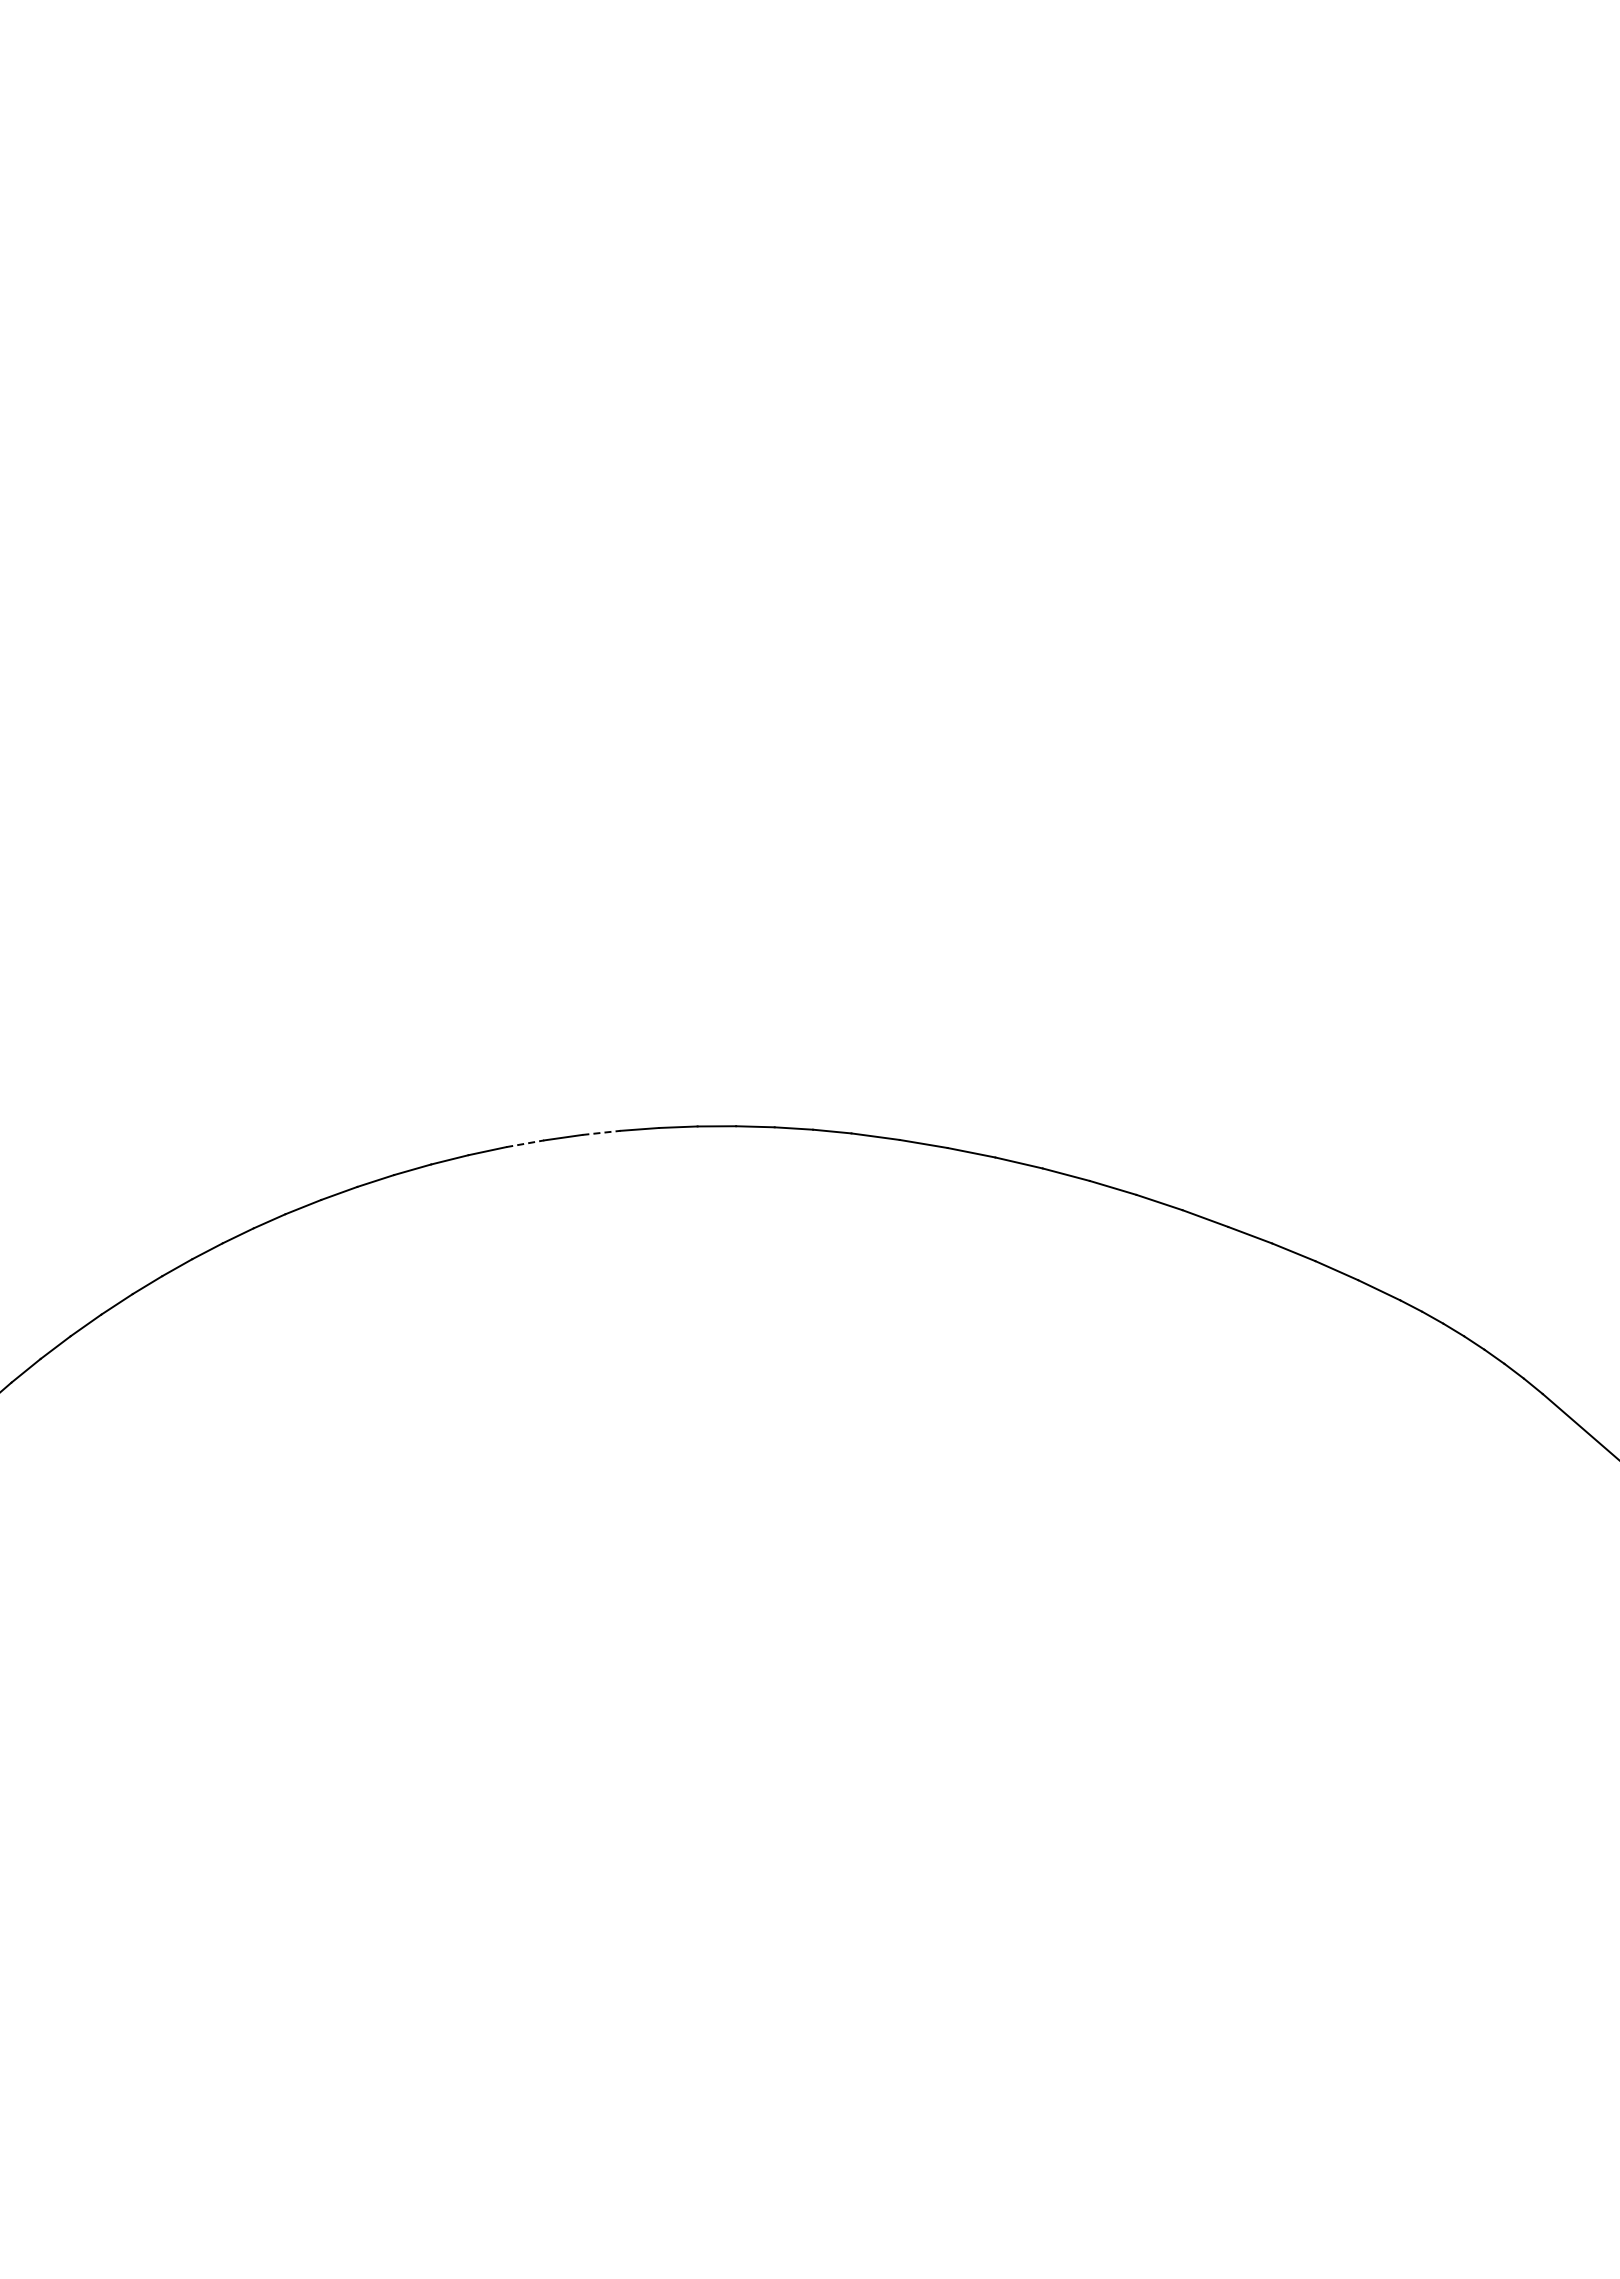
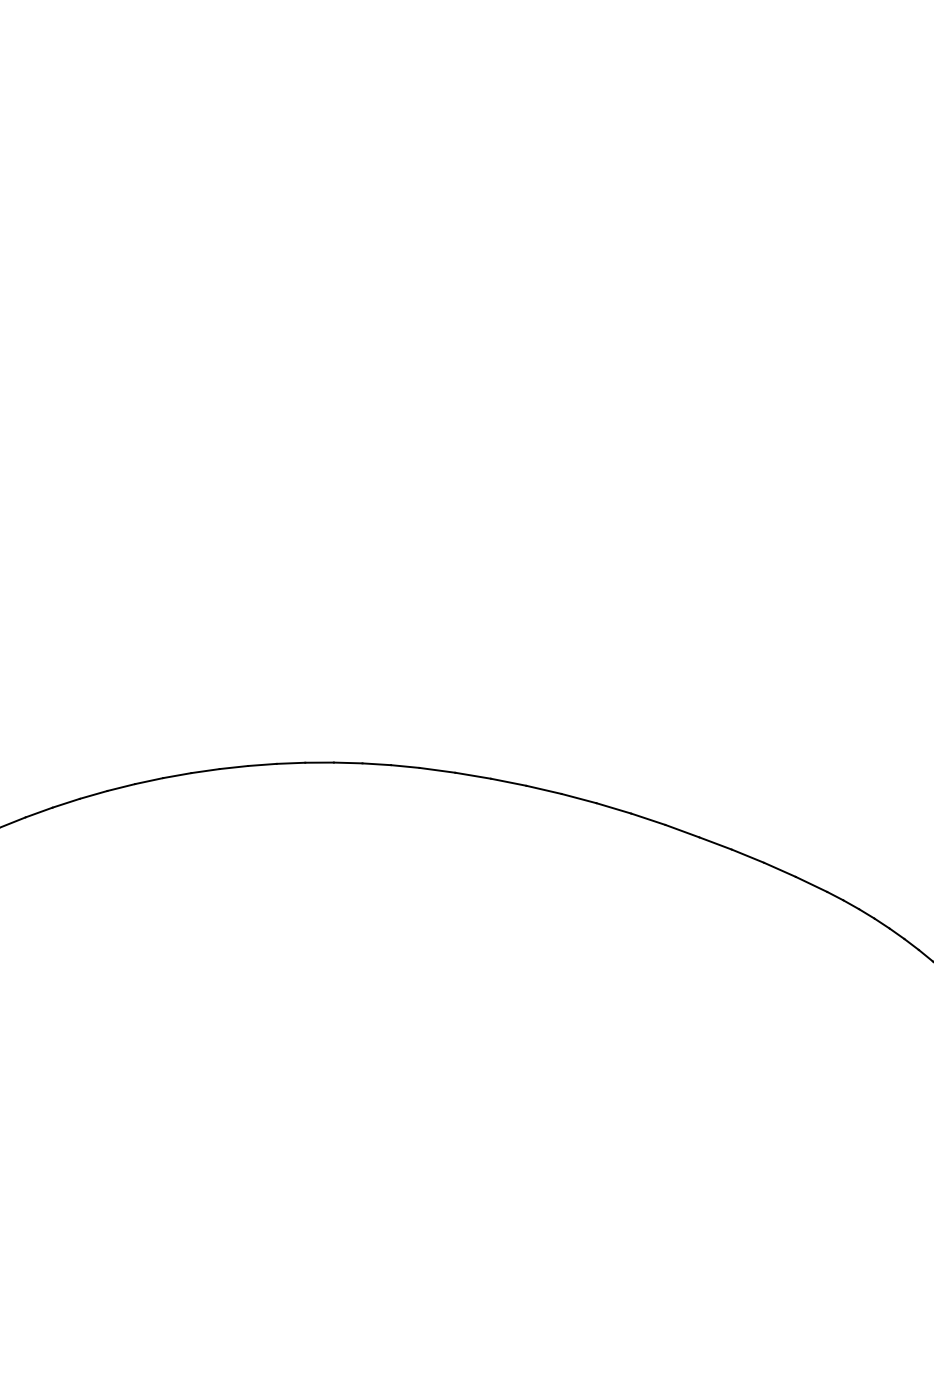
line: (602, 1132) -> (234, 767), dashed -> solid
line: (525, 1143) -> (177, 775), dashed -> solid

